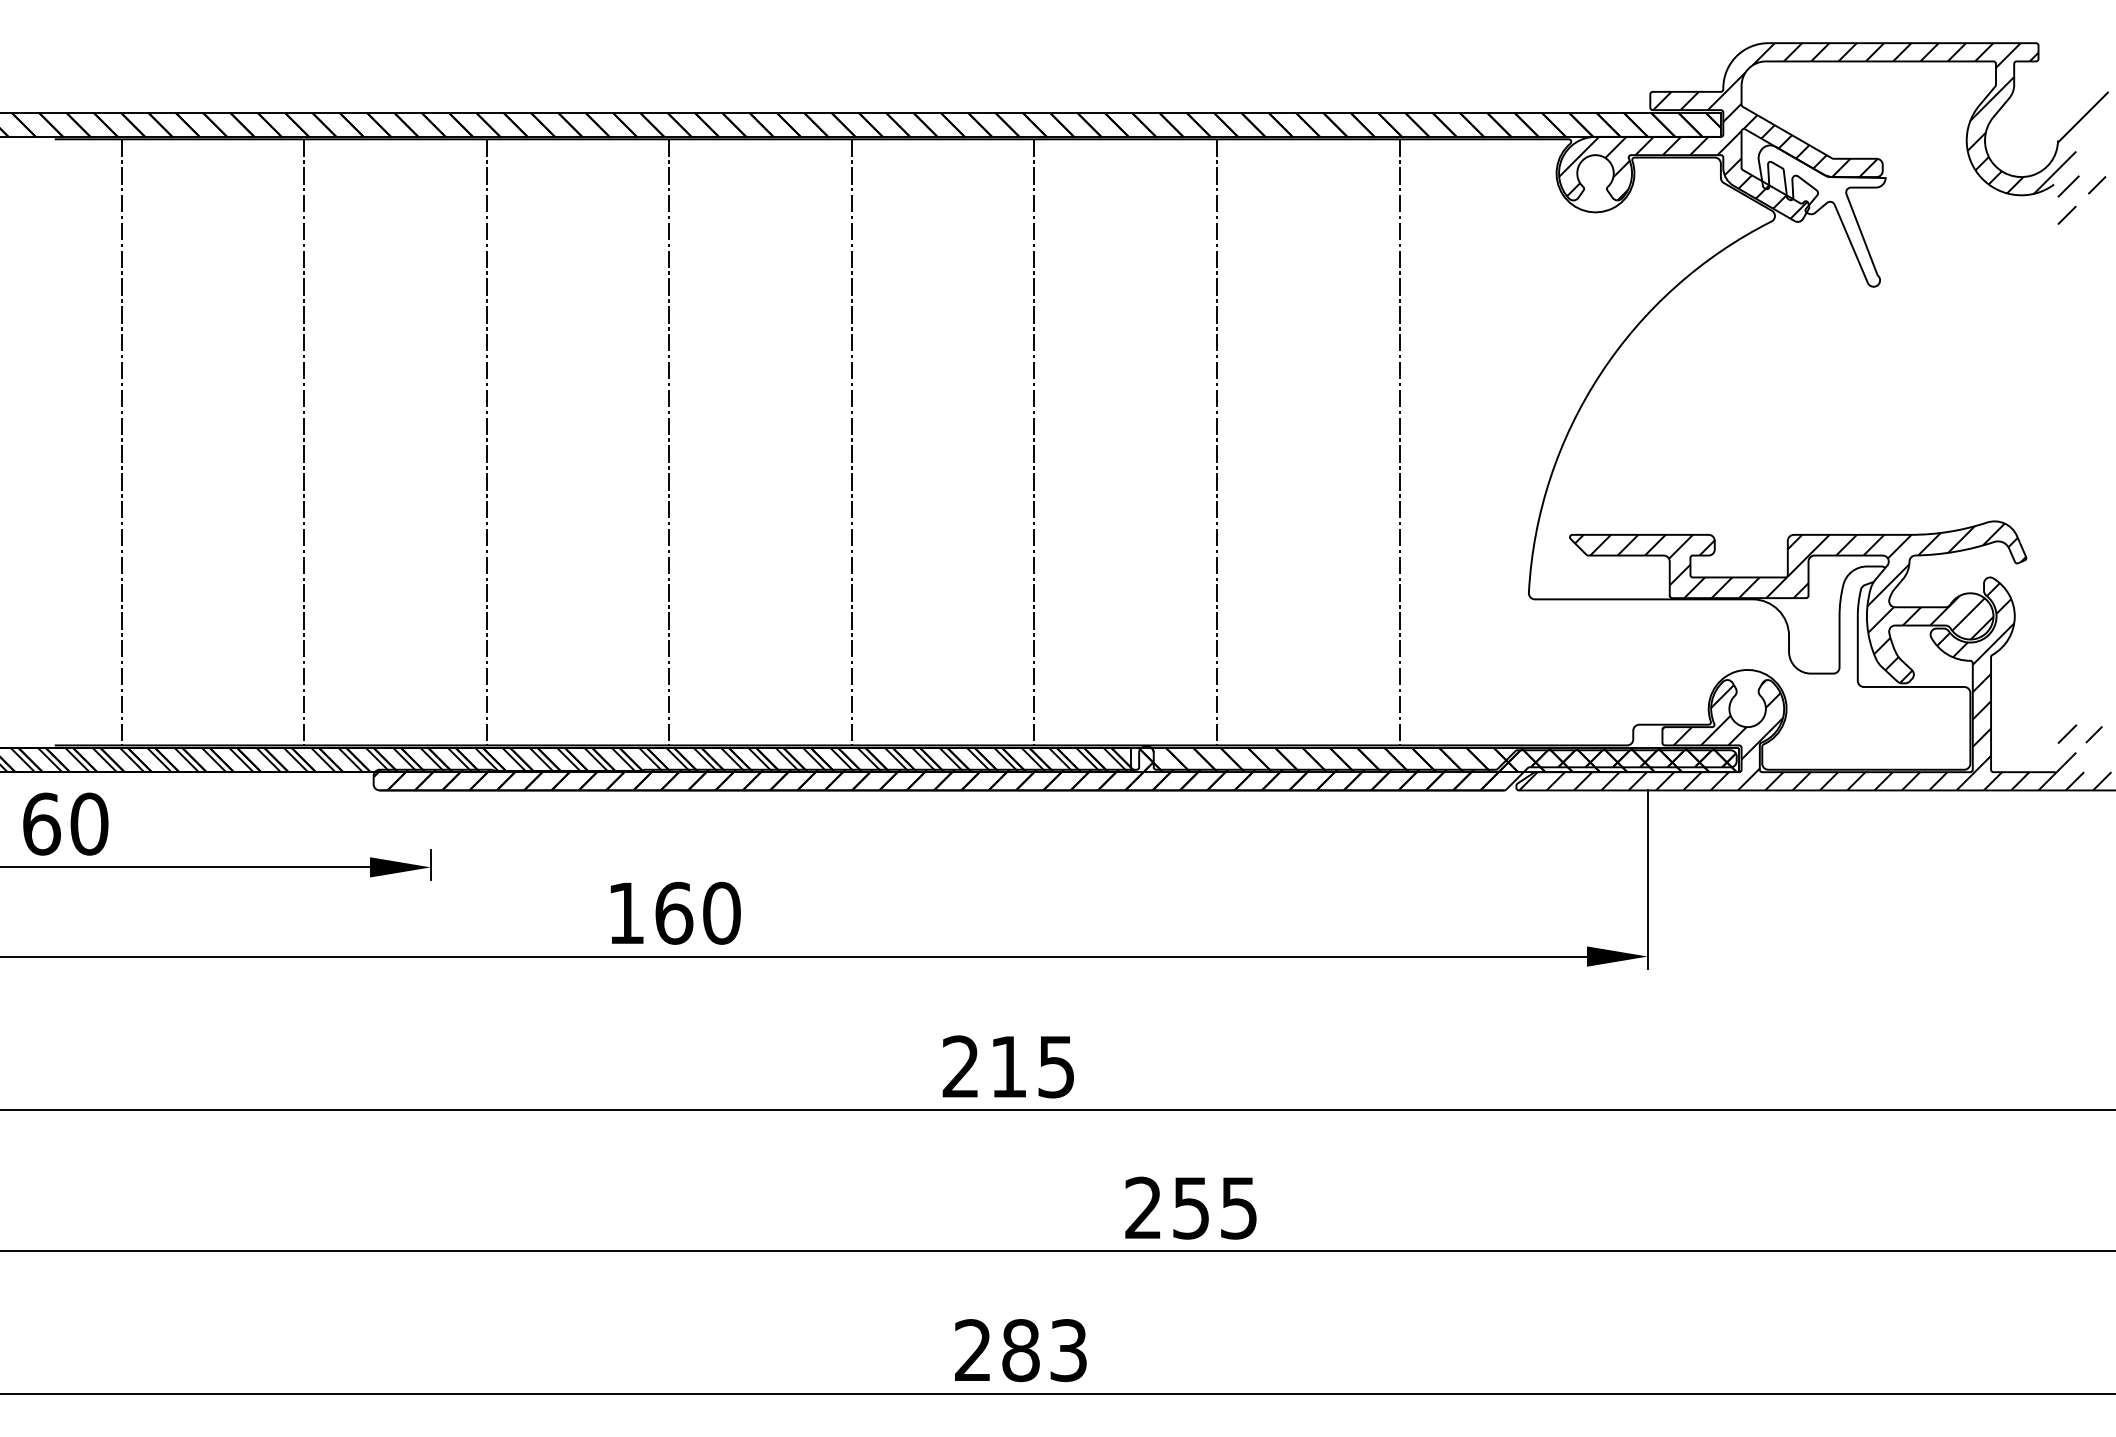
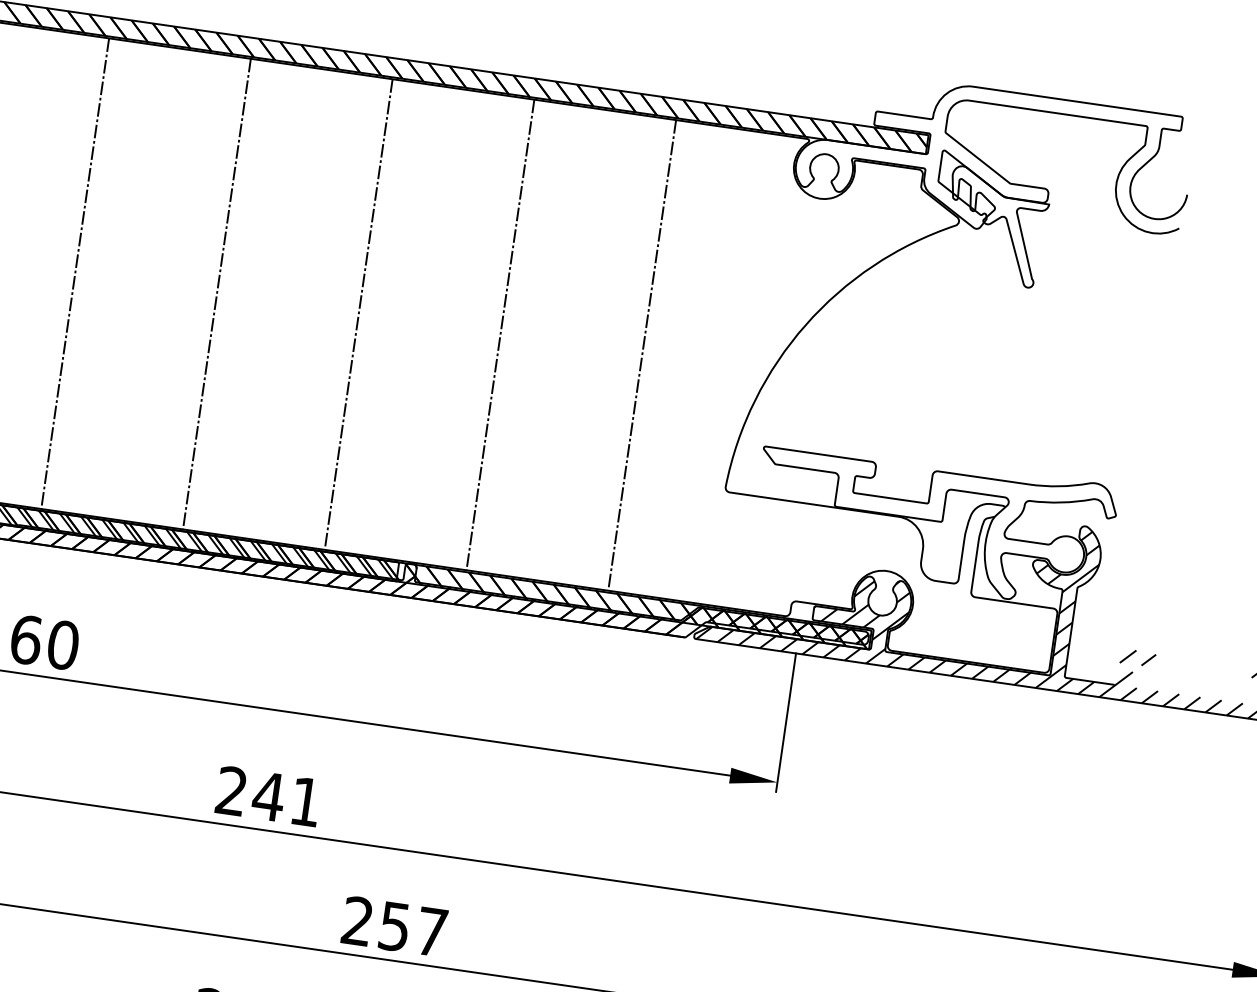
hatch: (1833, 133) -> (1013, 164), removed
hatch: (1800, 603) -> (935, 525), removed
text: (1030, 1067) -> (285, 799), 215 -> 241
text: (1238, 1208) -> (431, 932), 255 -> 257

